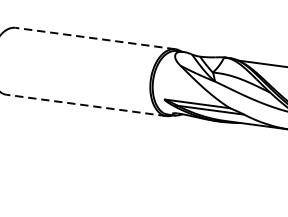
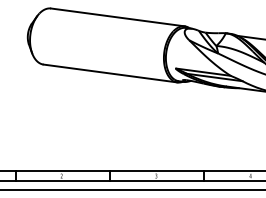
line: (96, 38) -> (118, 17), dashed -> solid
line: (86, 105) -> (110, 73), dashed -> solid

